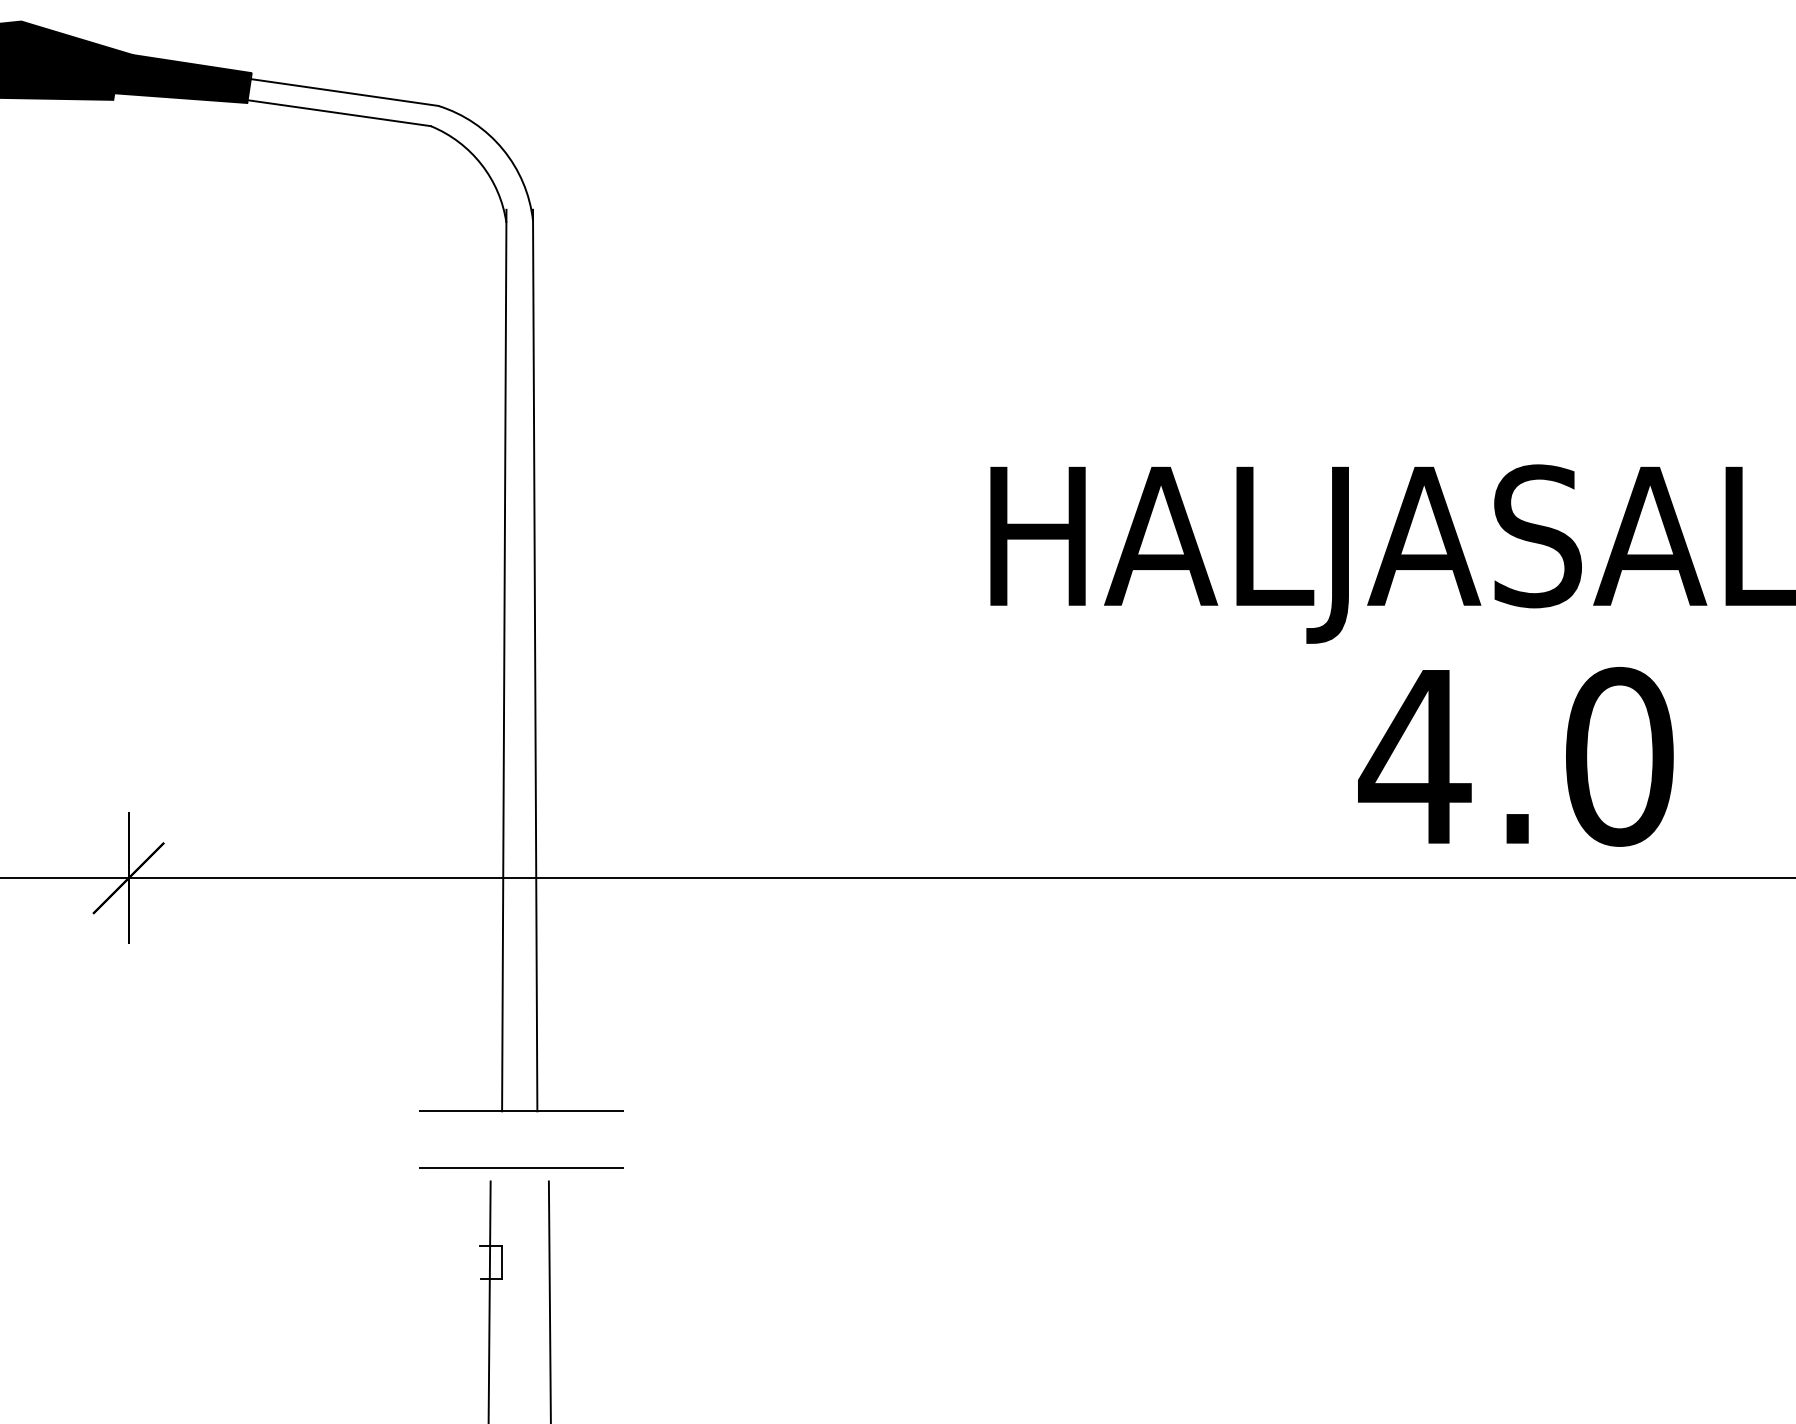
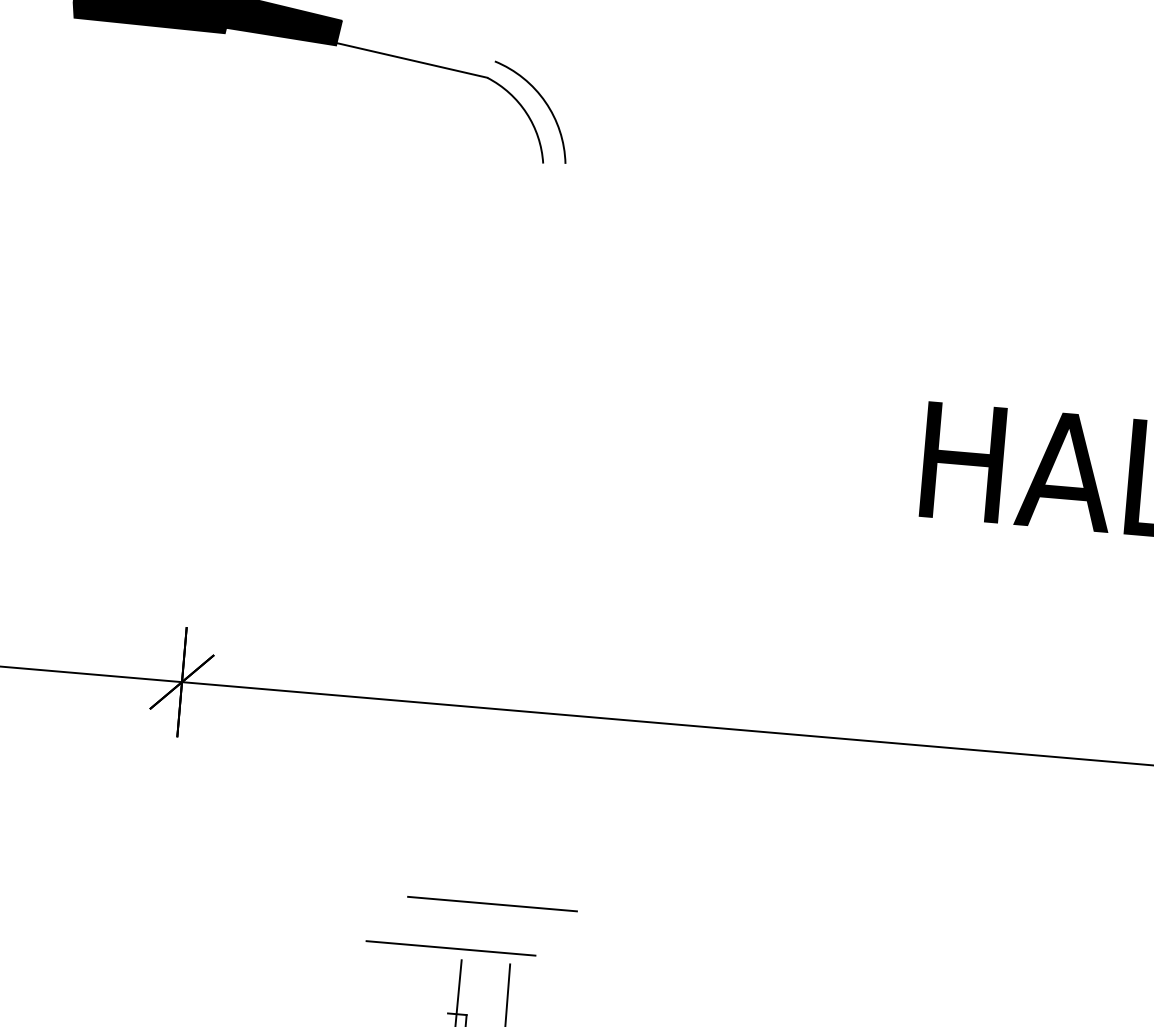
line: (344, 92) -> (417, 43), removed
line: (504, 660) -> (510, 527), removed
line: (535, 660) -> (536, 529), removed
line: (521, 1167) -> (450, 947), moved

